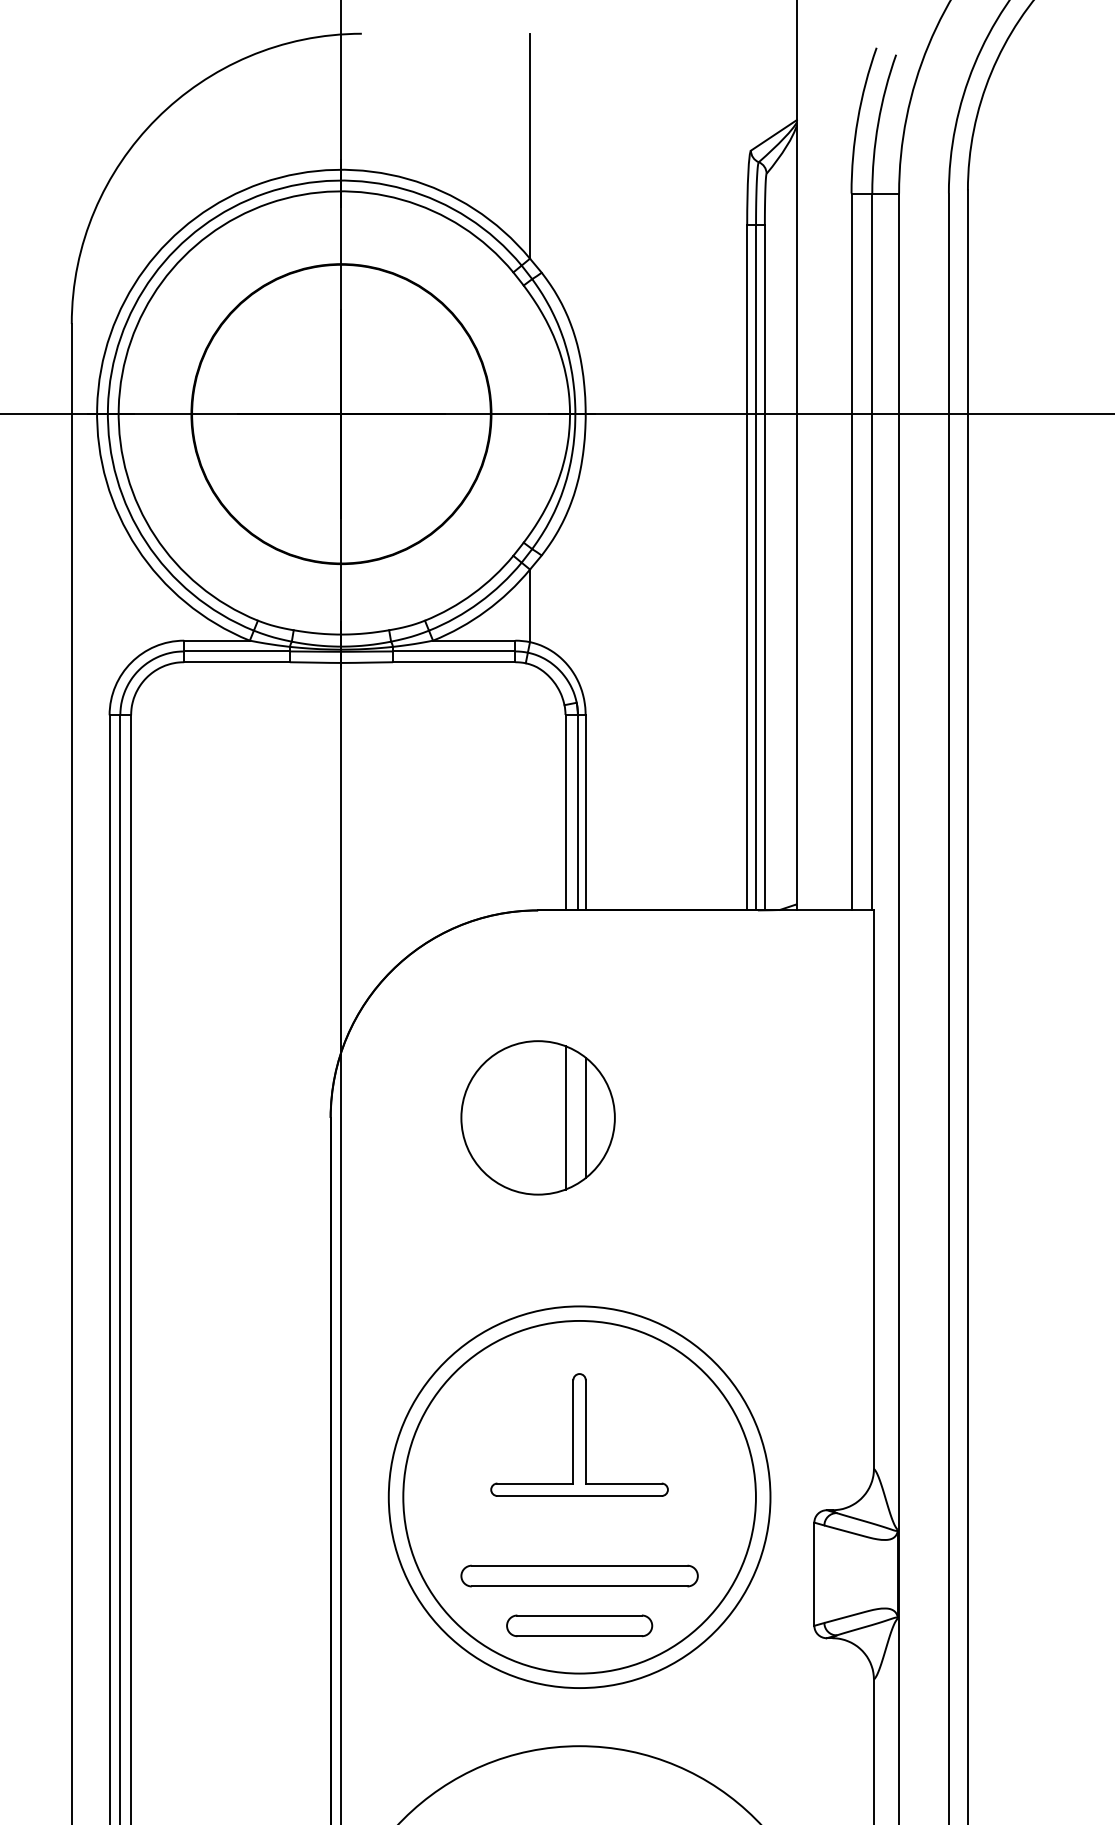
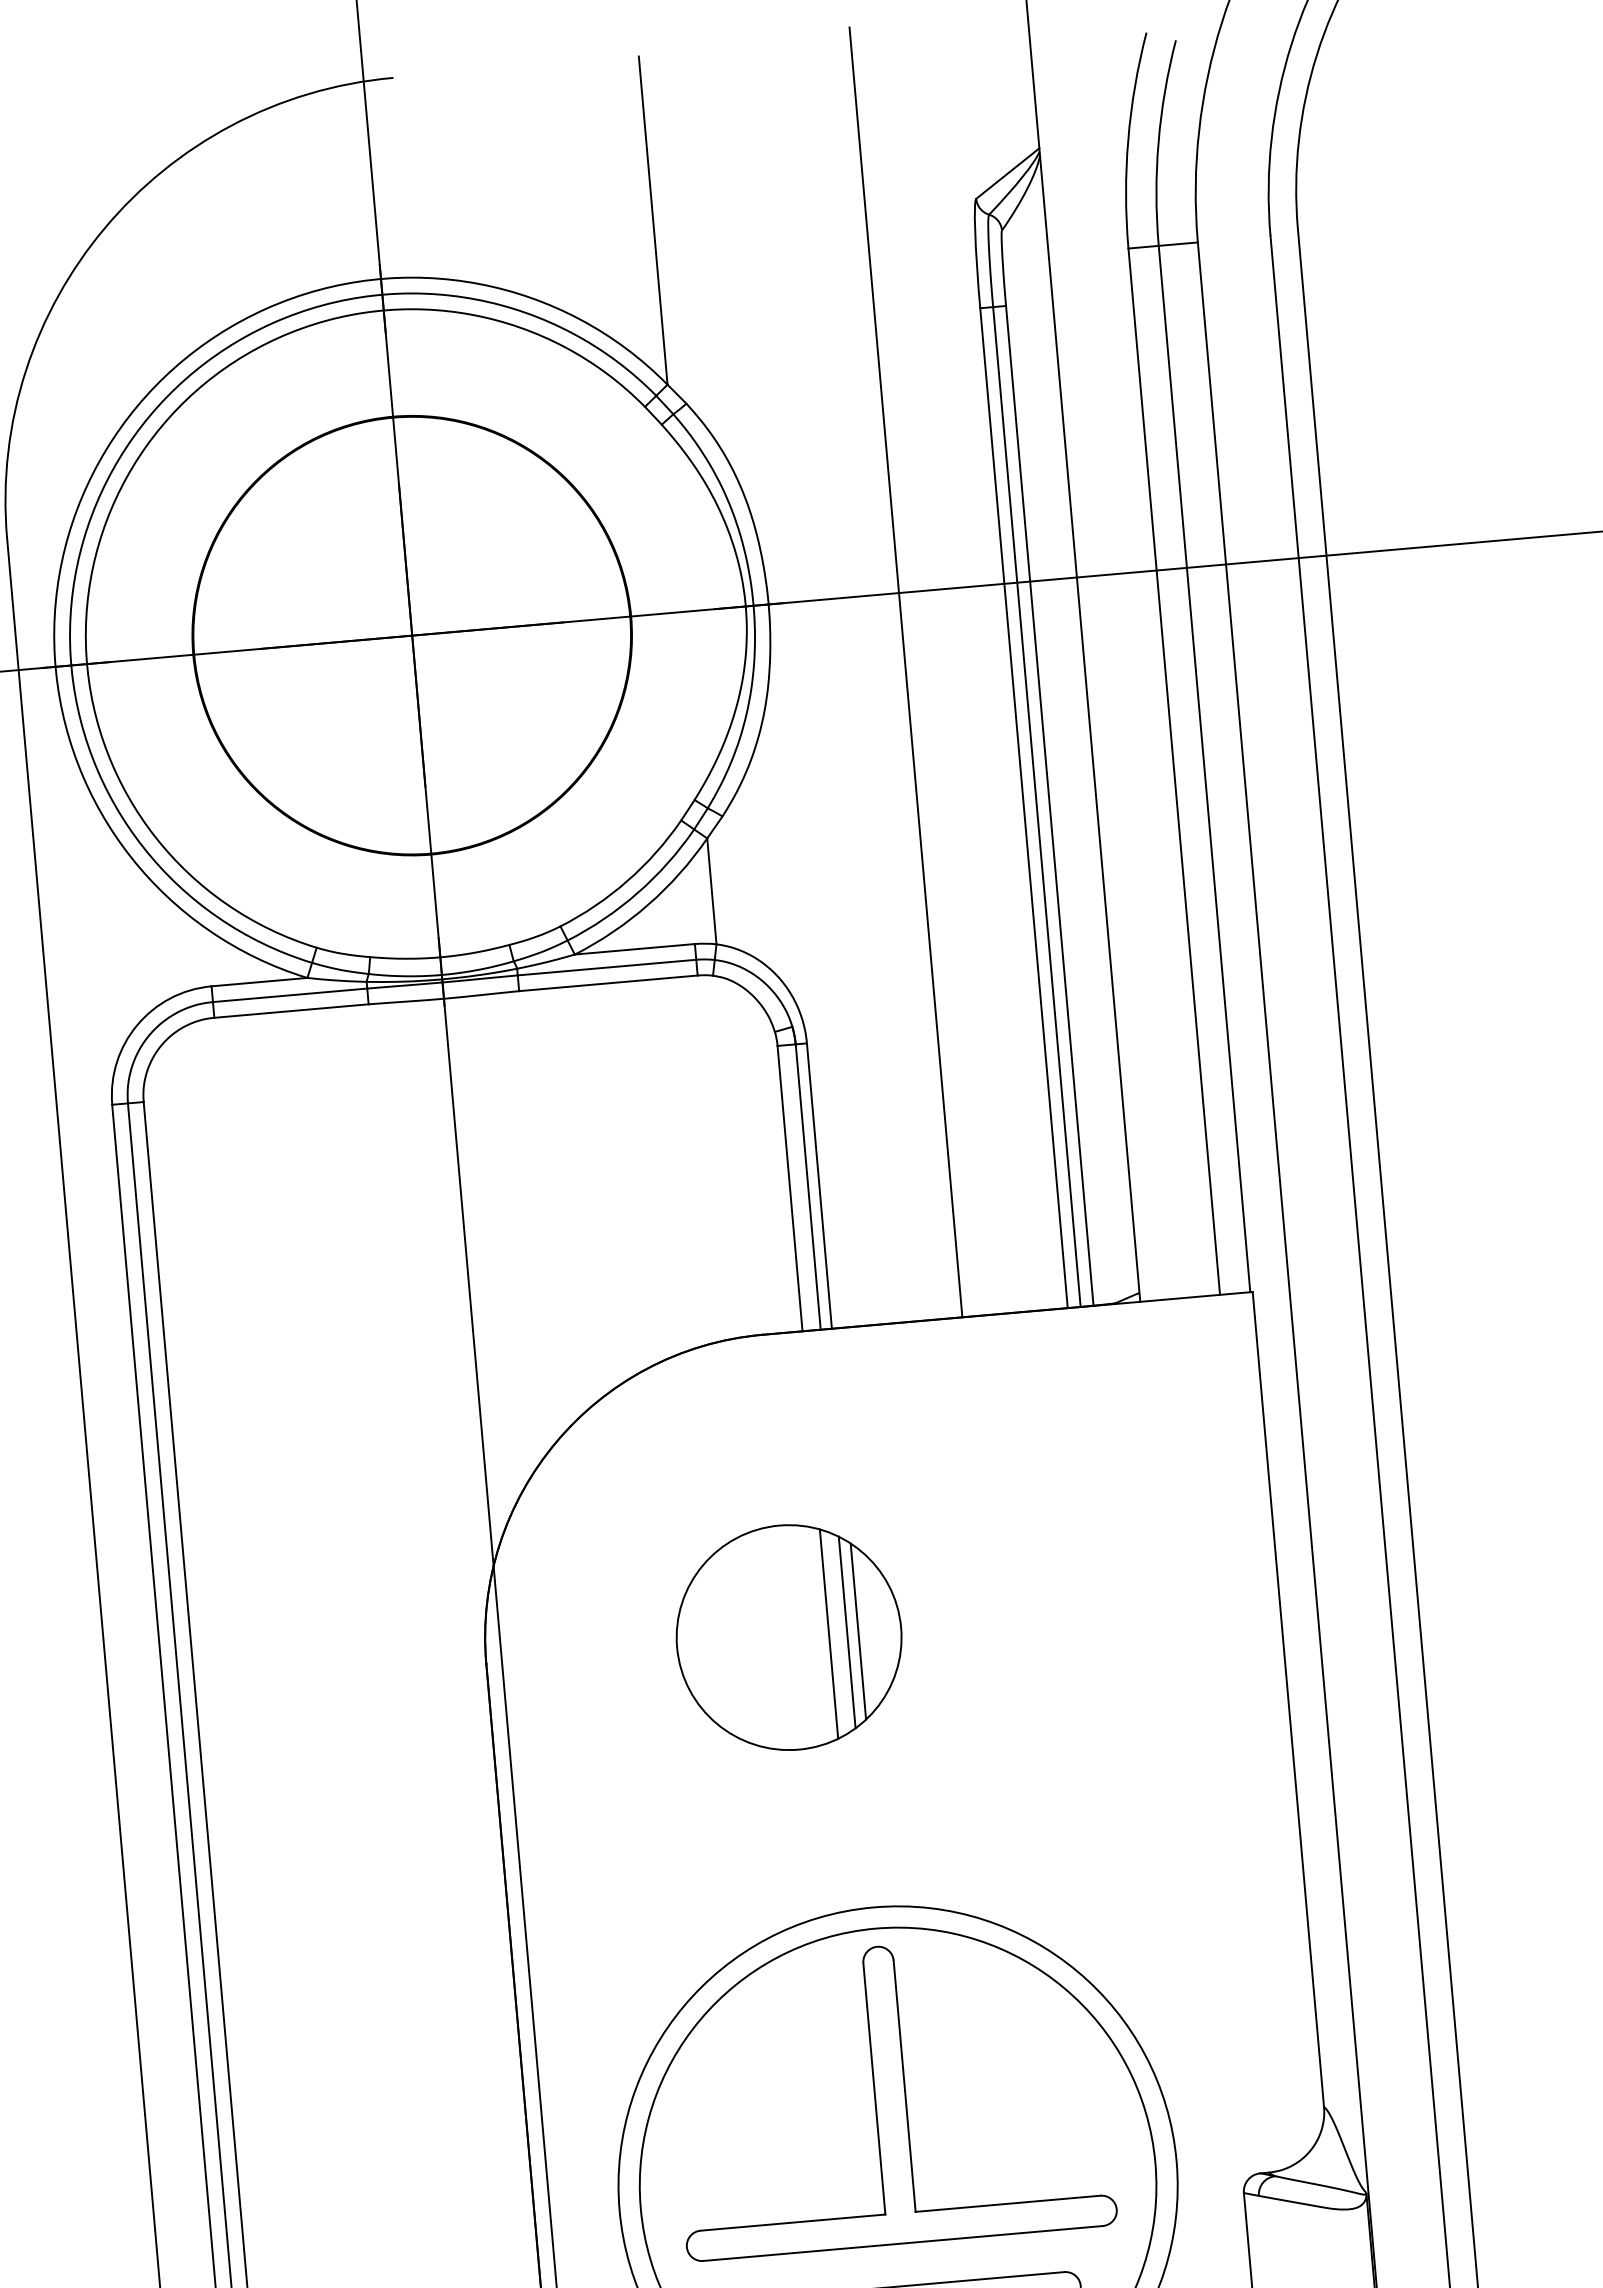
line: (675, 468) -> (906, 672), added
line: (577, 1117) -> (846, 1632), added
part: (579, 1434) -> (889, 2094), size x1.67

